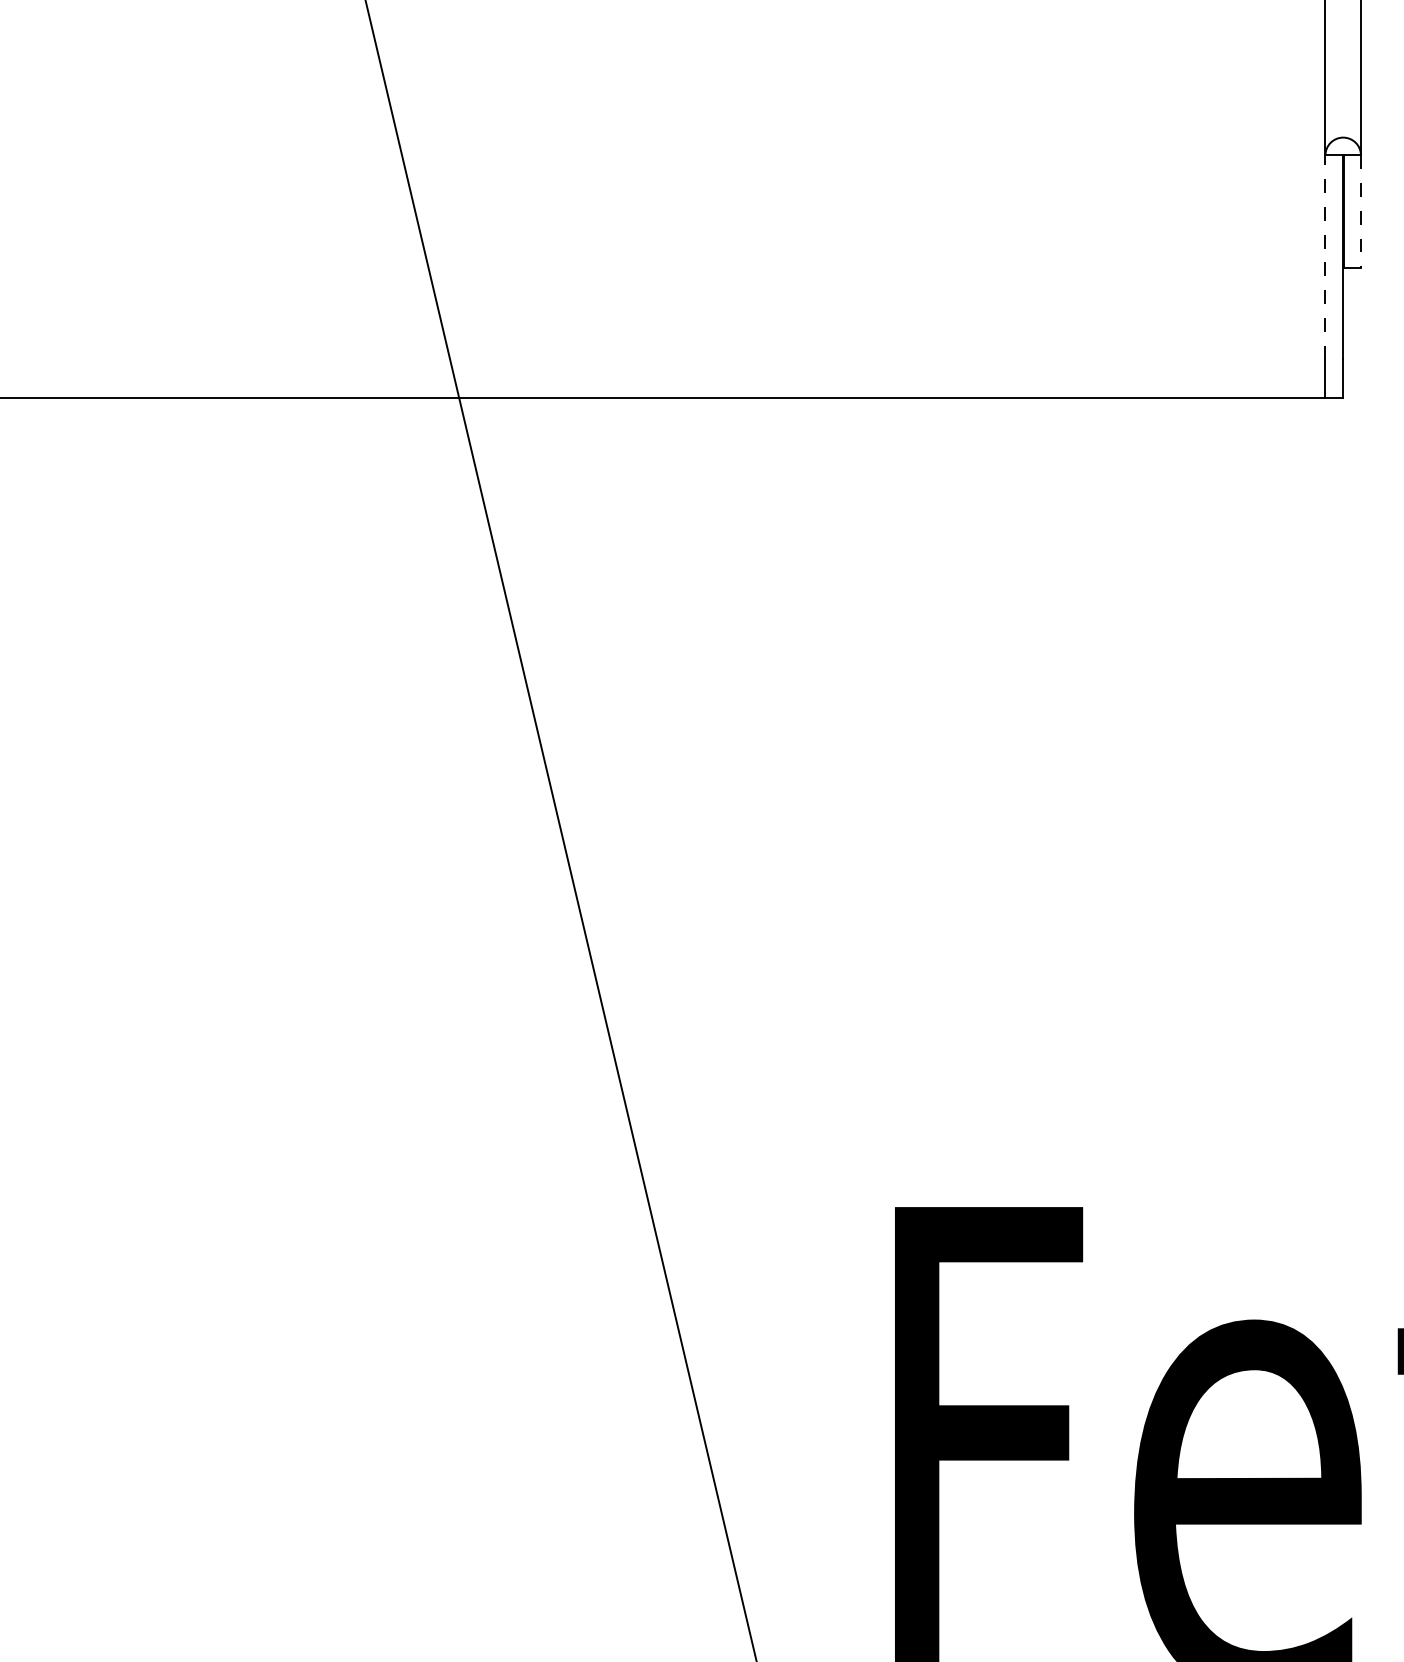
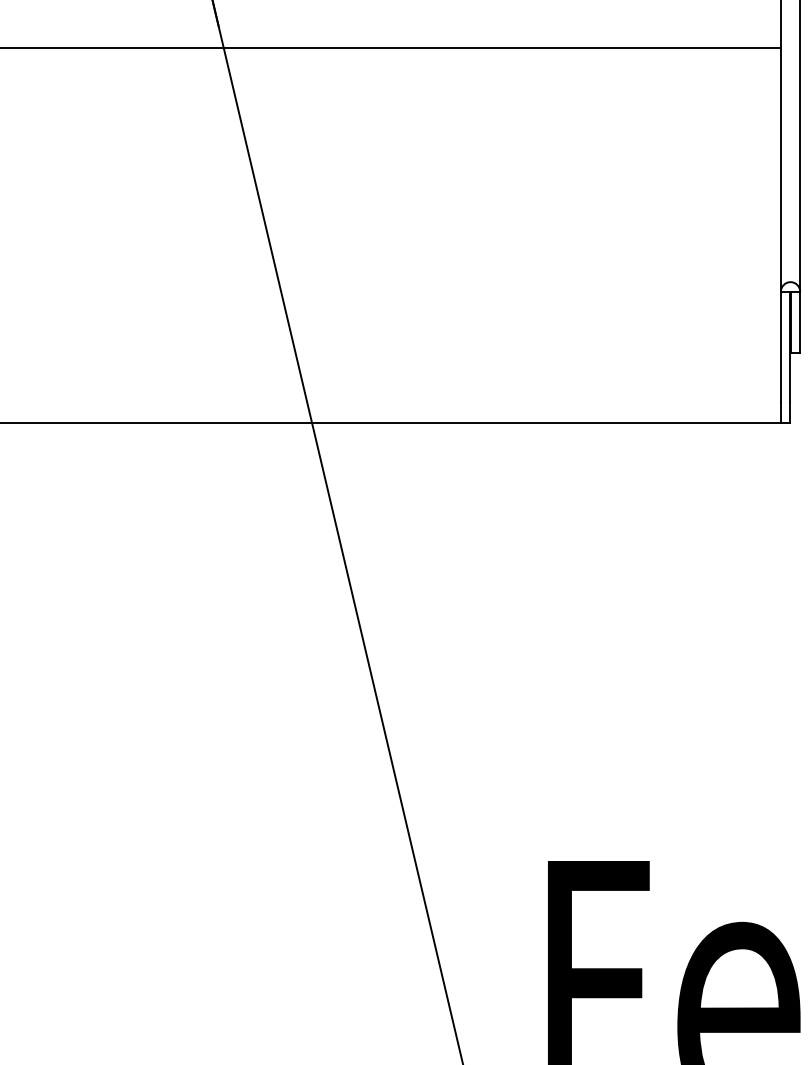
line: (1361, 212) -> (800, 322), dashed -> solid
line: (1324, 256) -> (780, 346), dashed -> solid

